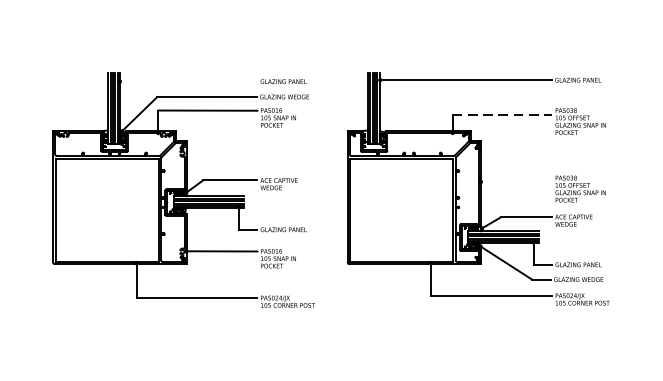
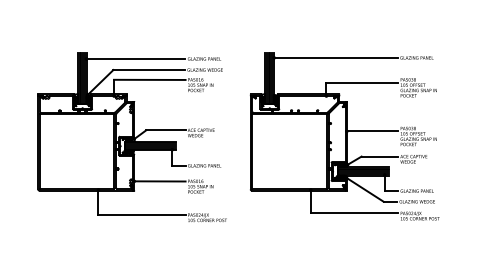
line: (188, 80) -> (135, 58), added
line: (502, 114) -> (362, 82), dashed -> solid
line: (516, 182) -> (372, 131), added

